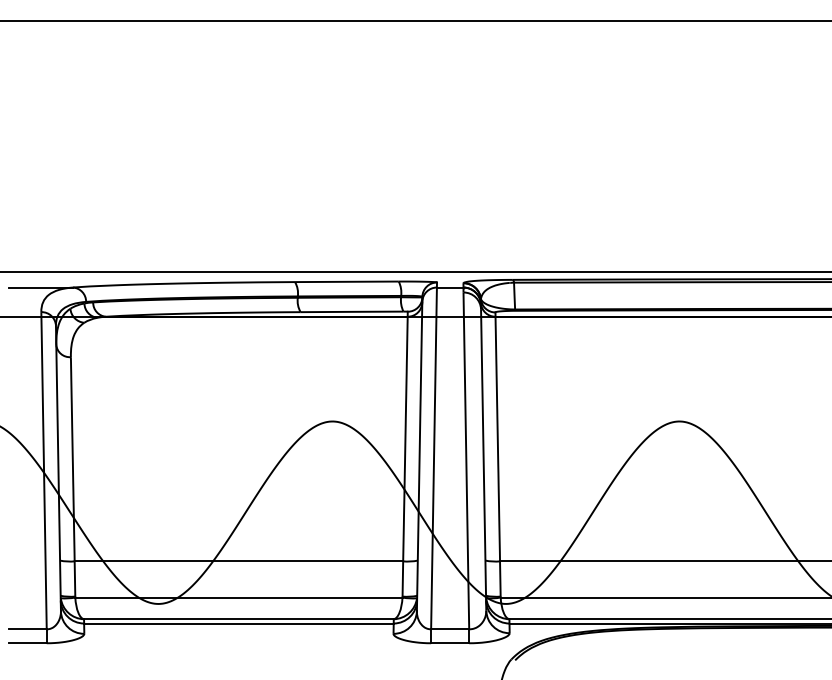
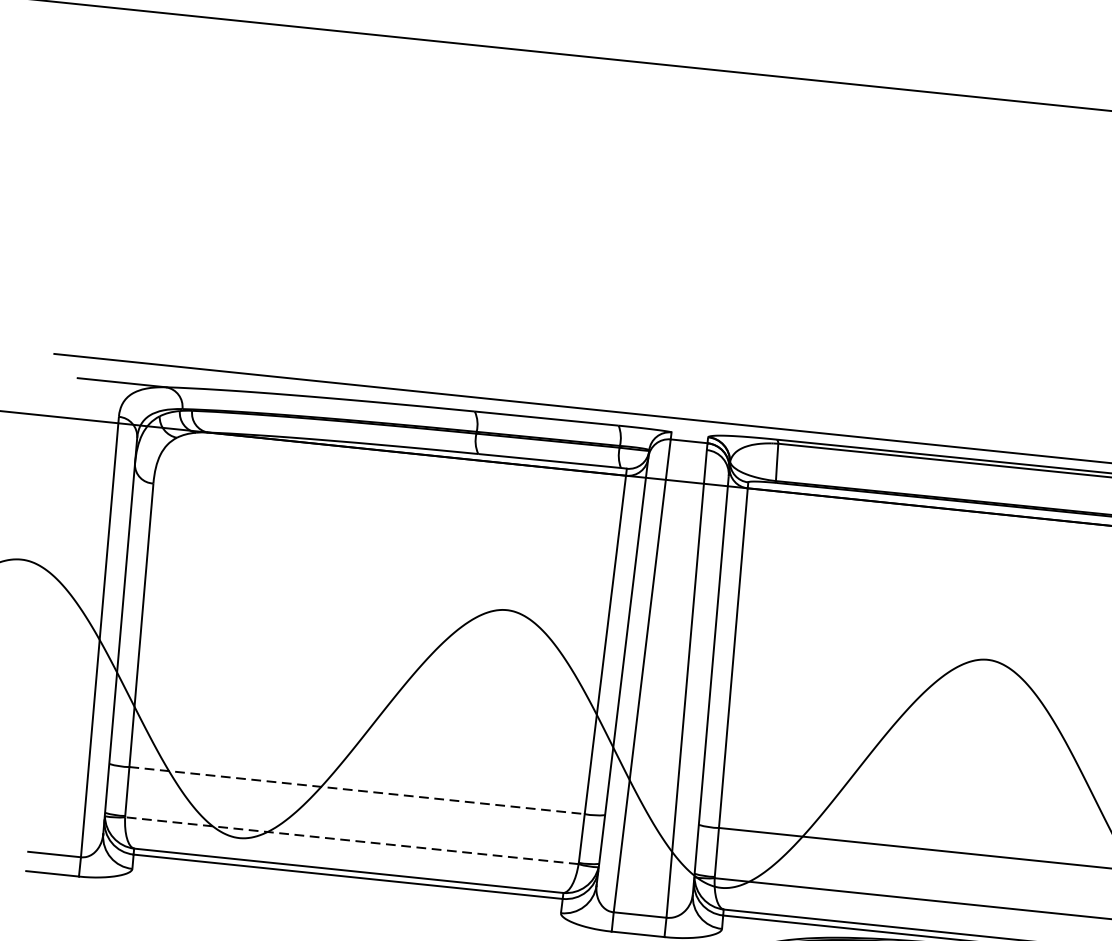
line: (239, 561) -> (357, 790), solid -> dashed
line: (238, 597) -> (351, 840), solid -> dashed

